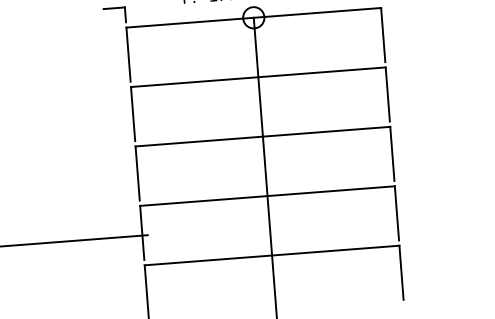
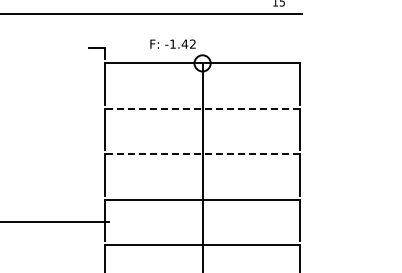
line: (258, 76) -> (202, 108), solid -> dashed
line: (262, 137) -> (202, 154), solid -> dashed

